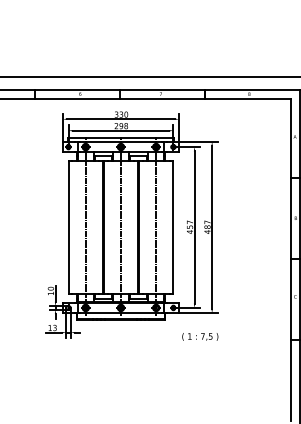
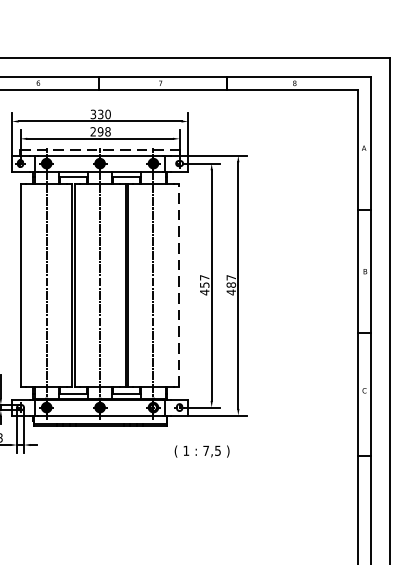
line: (120, 137) -> (99, 149), solid -> dashed
line: (173, 227) -> (179, 285), solid -> dashed
text: (200, 336) -> (202, 450), moved

